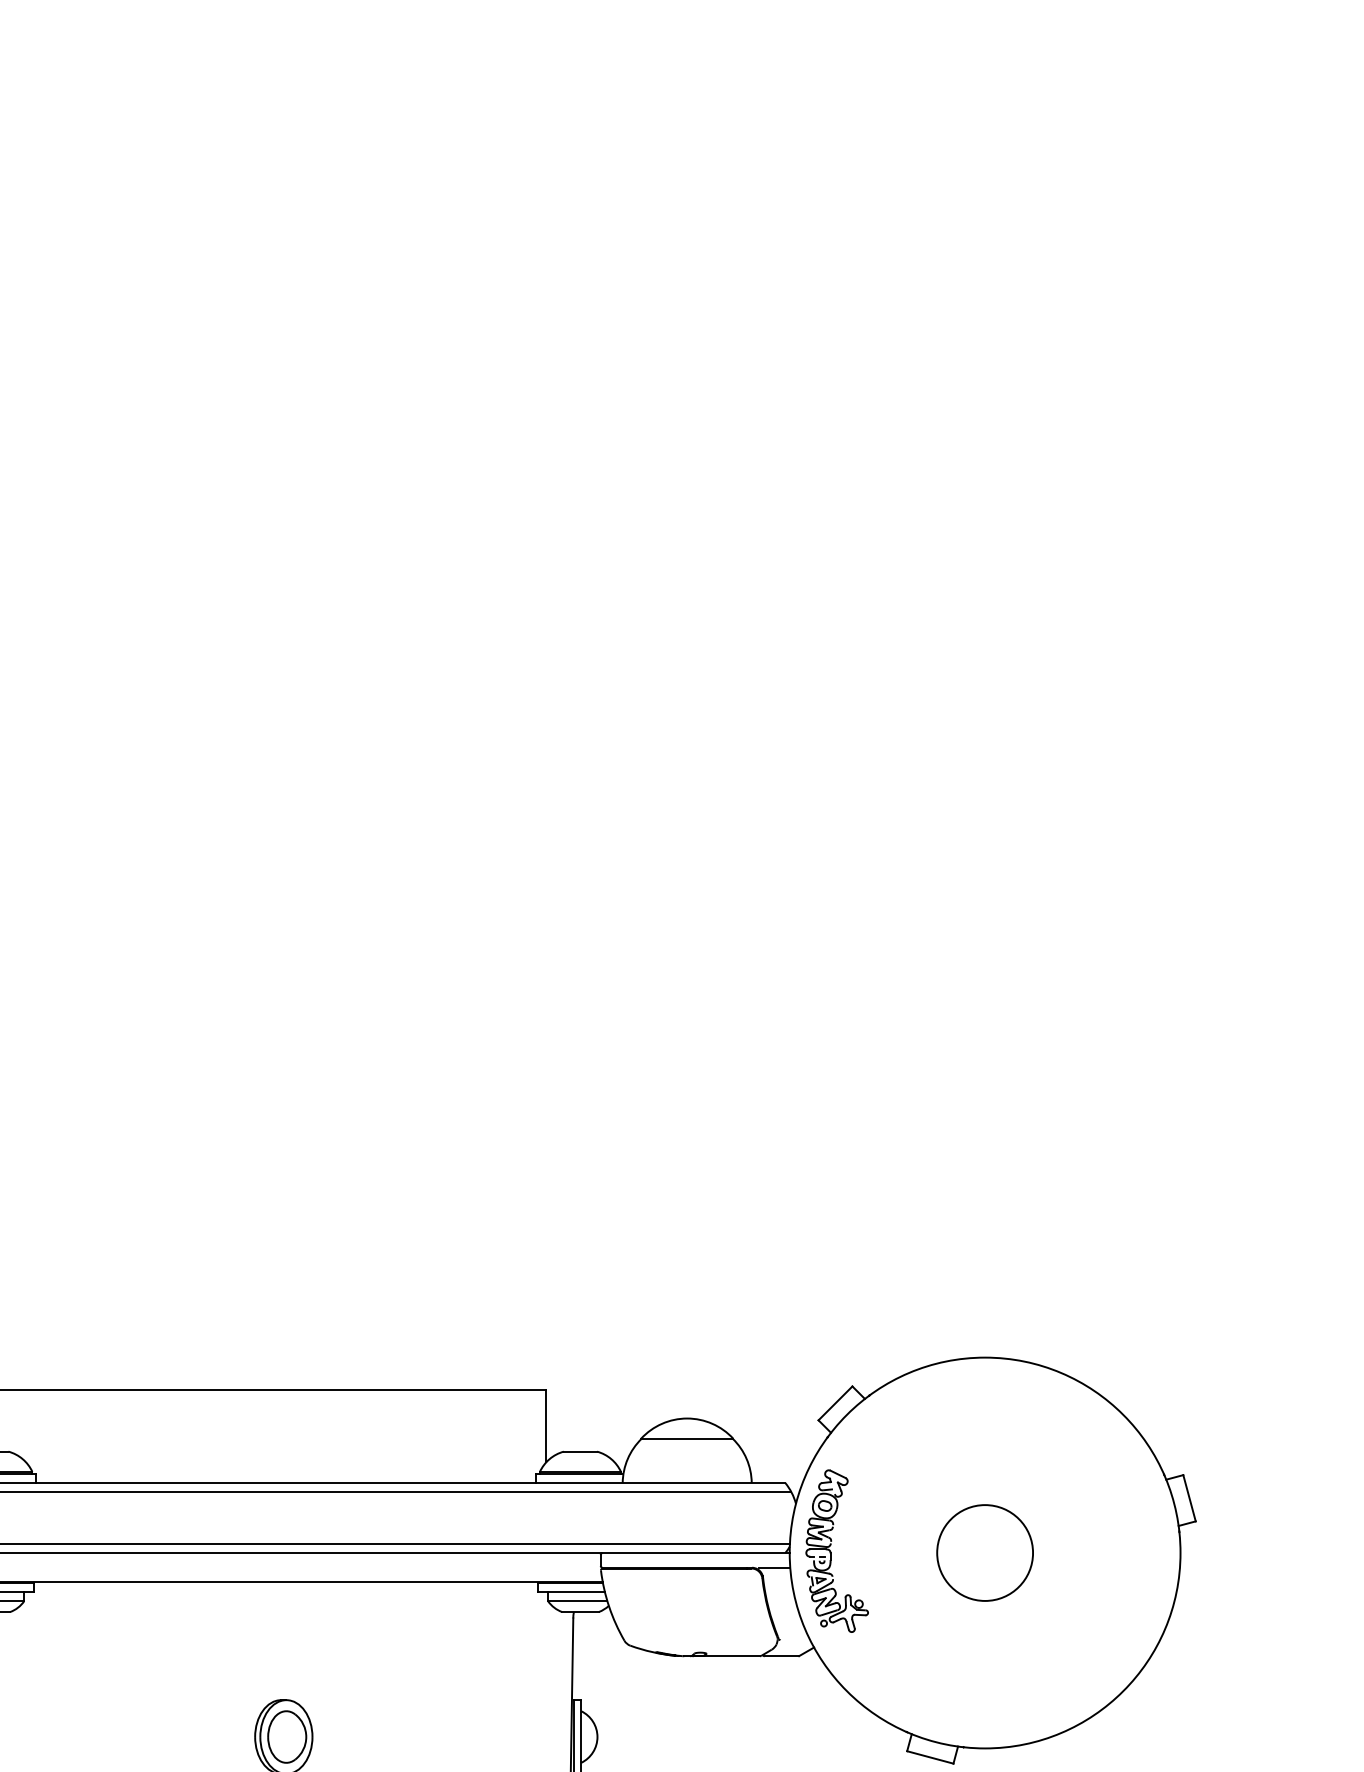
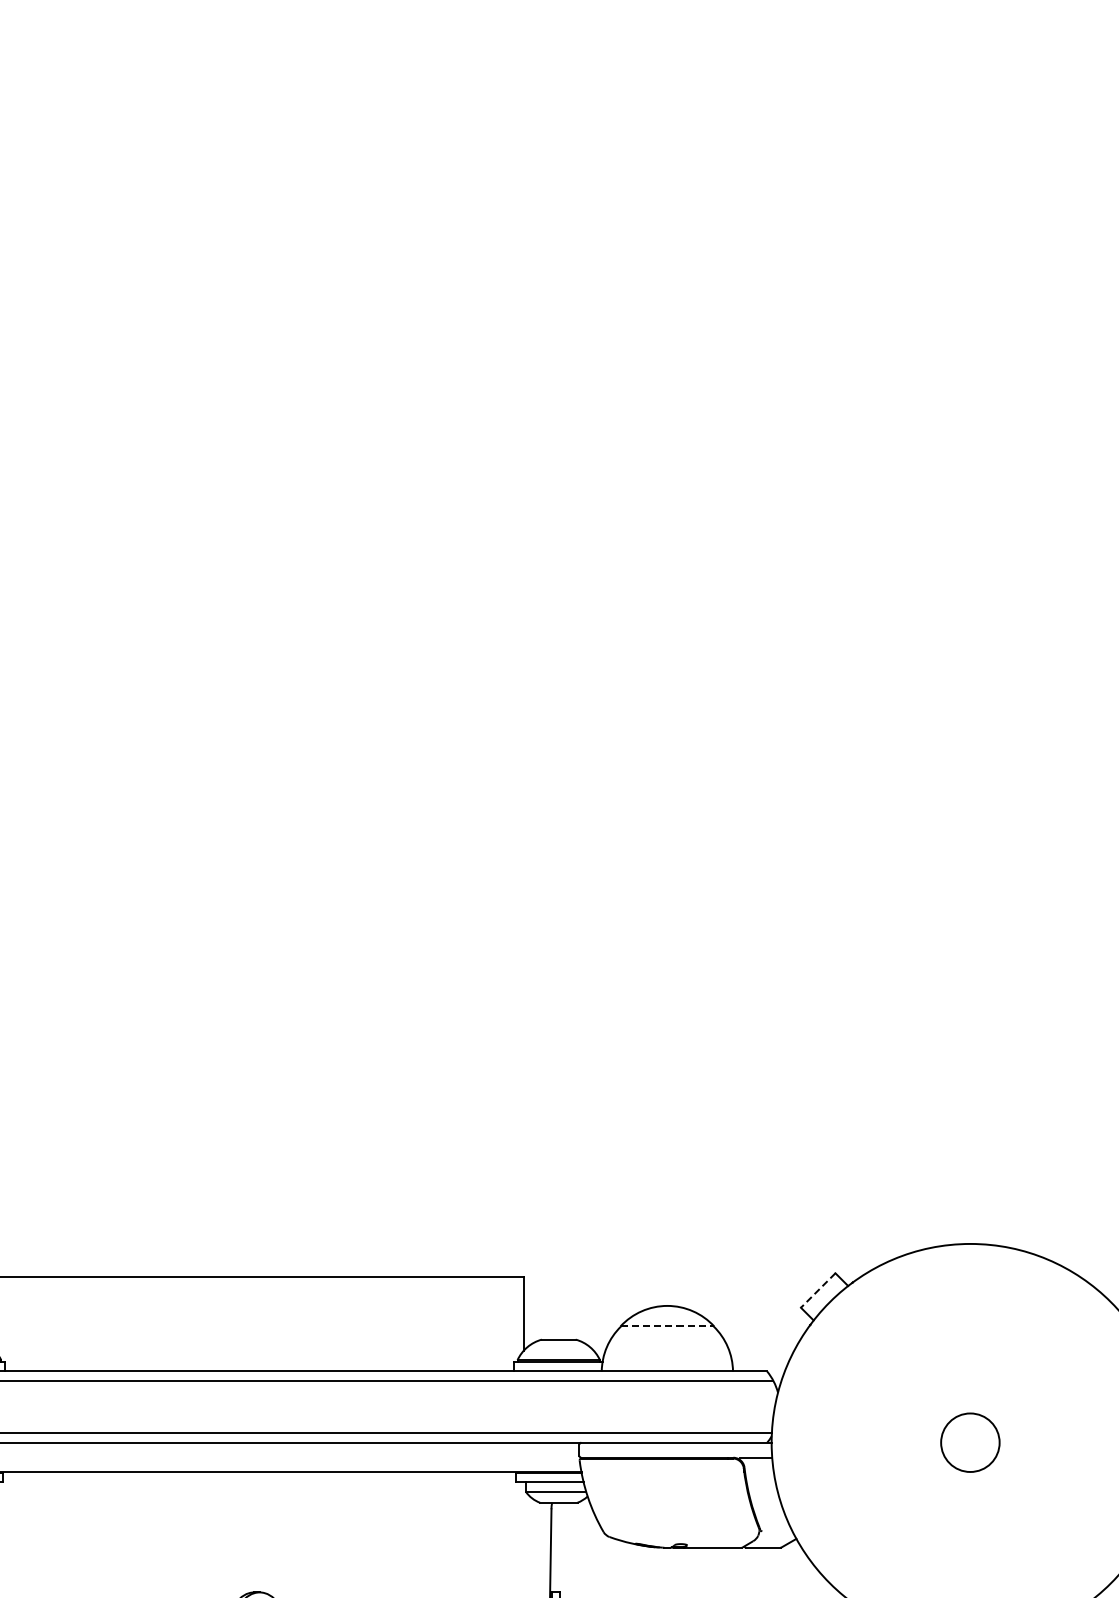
line: (835, 1403) -> (818, 1290), solid -> dashed
line: (687, 1438) -> (667, 1326), solid -> dashed
part: (836, 1550) -> (819, 1440), removed
circle: (984, 1552) -> (969, 1442), size x0.6

